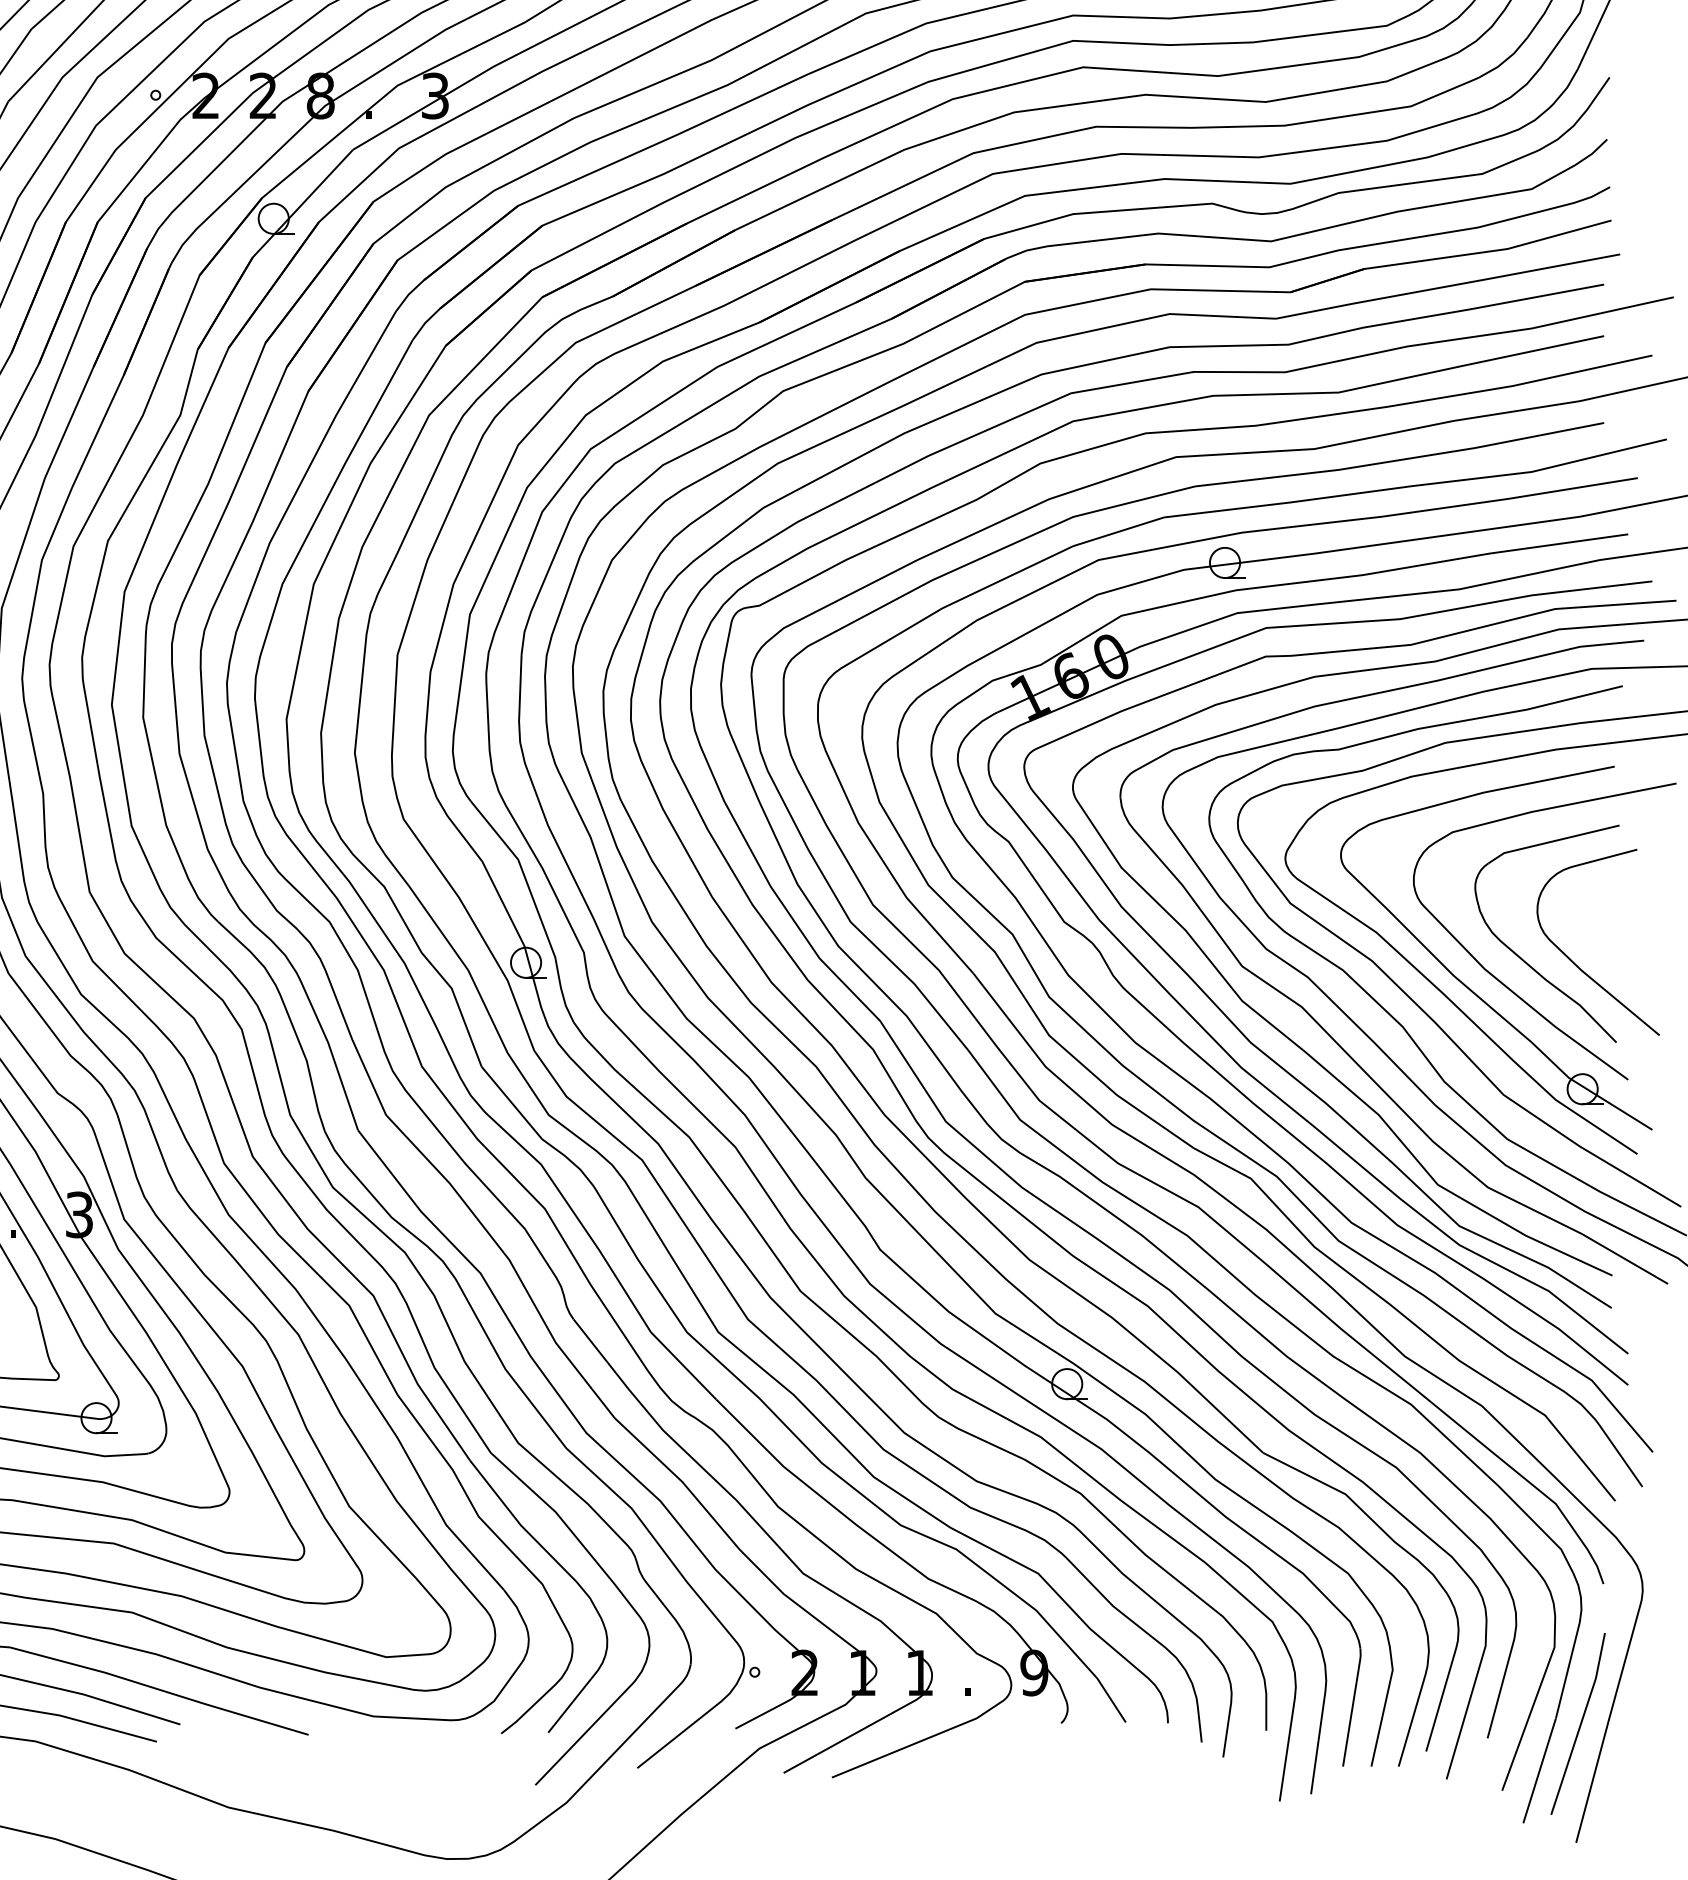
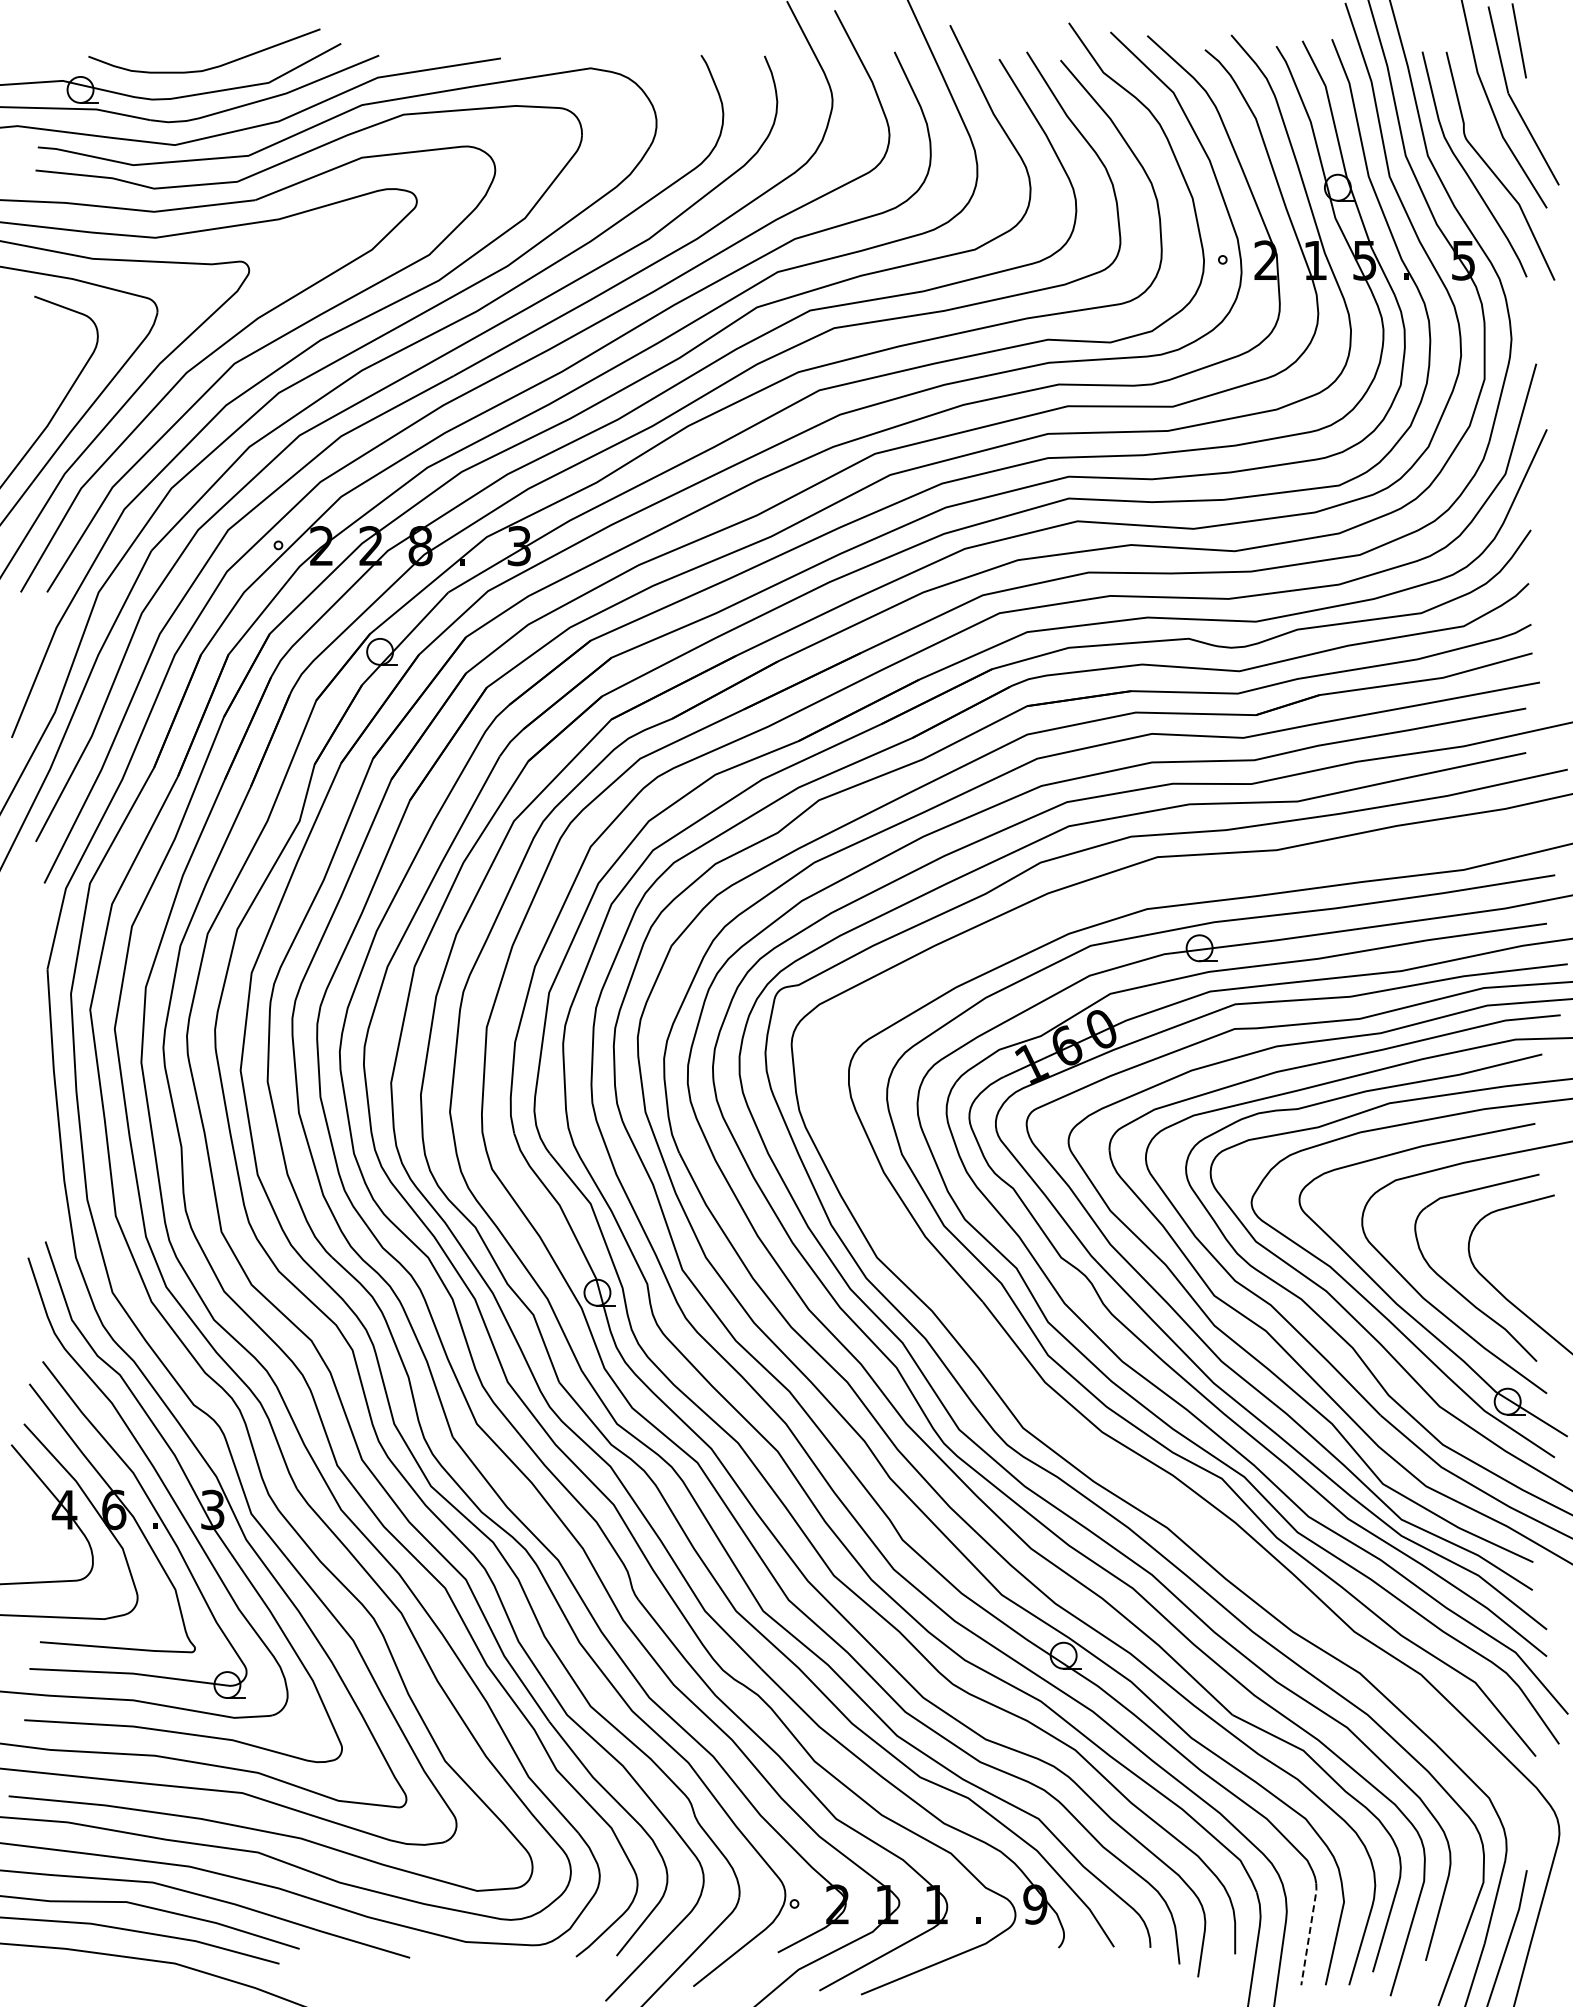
curve: (1086, 1136) -> (1080, 1442), removed
line: (1352, 1706) -> (1309, 1933), solid -> dashed

